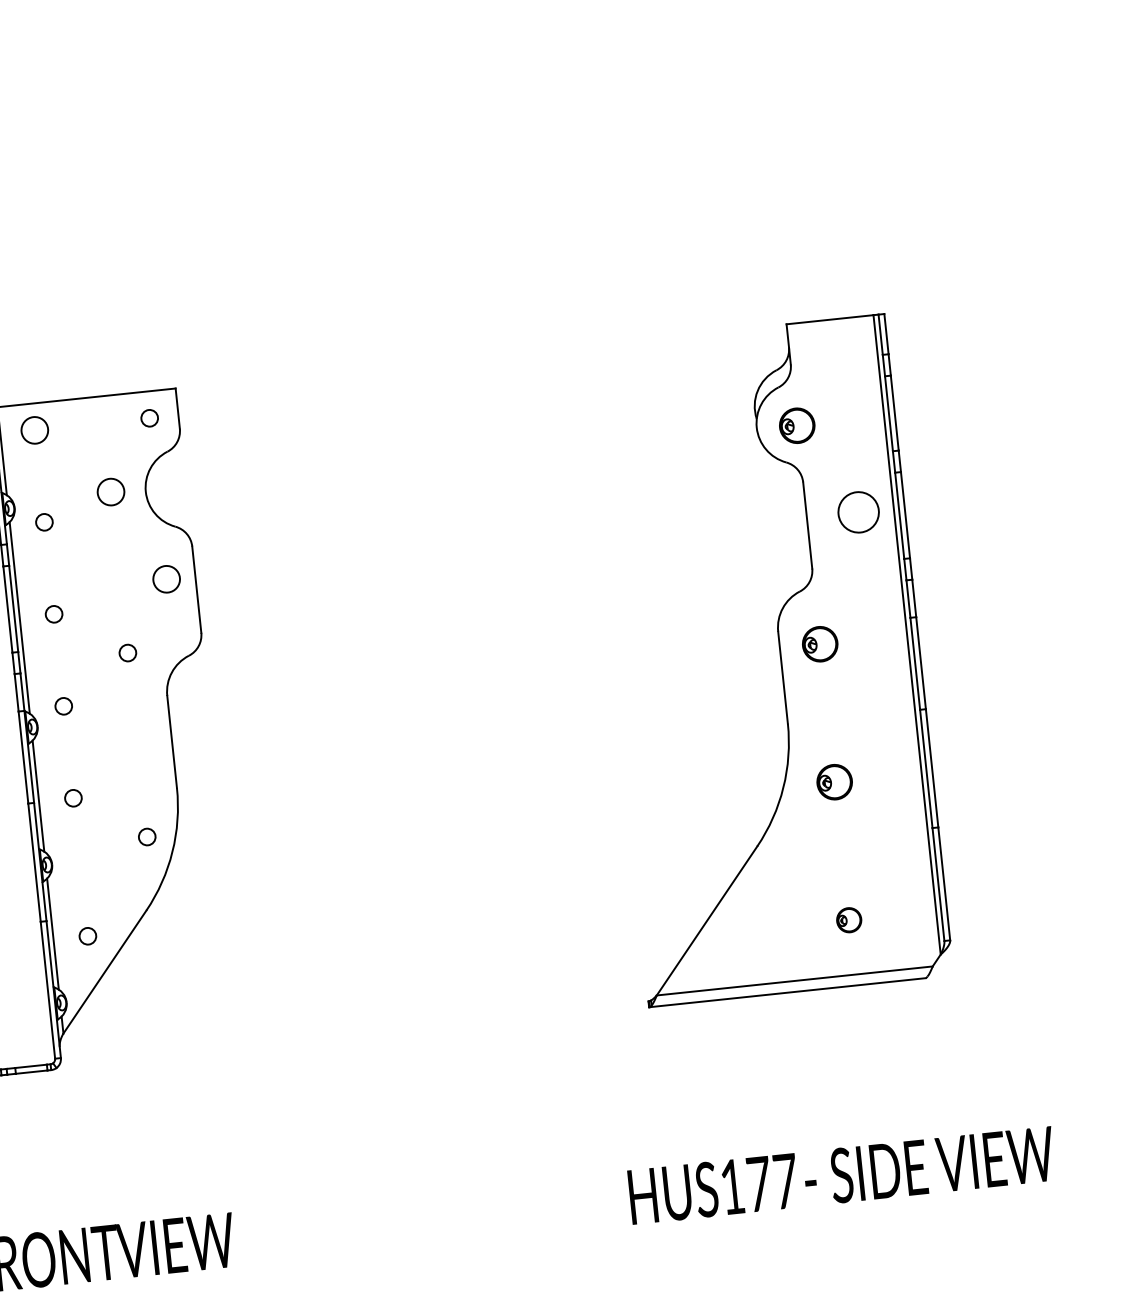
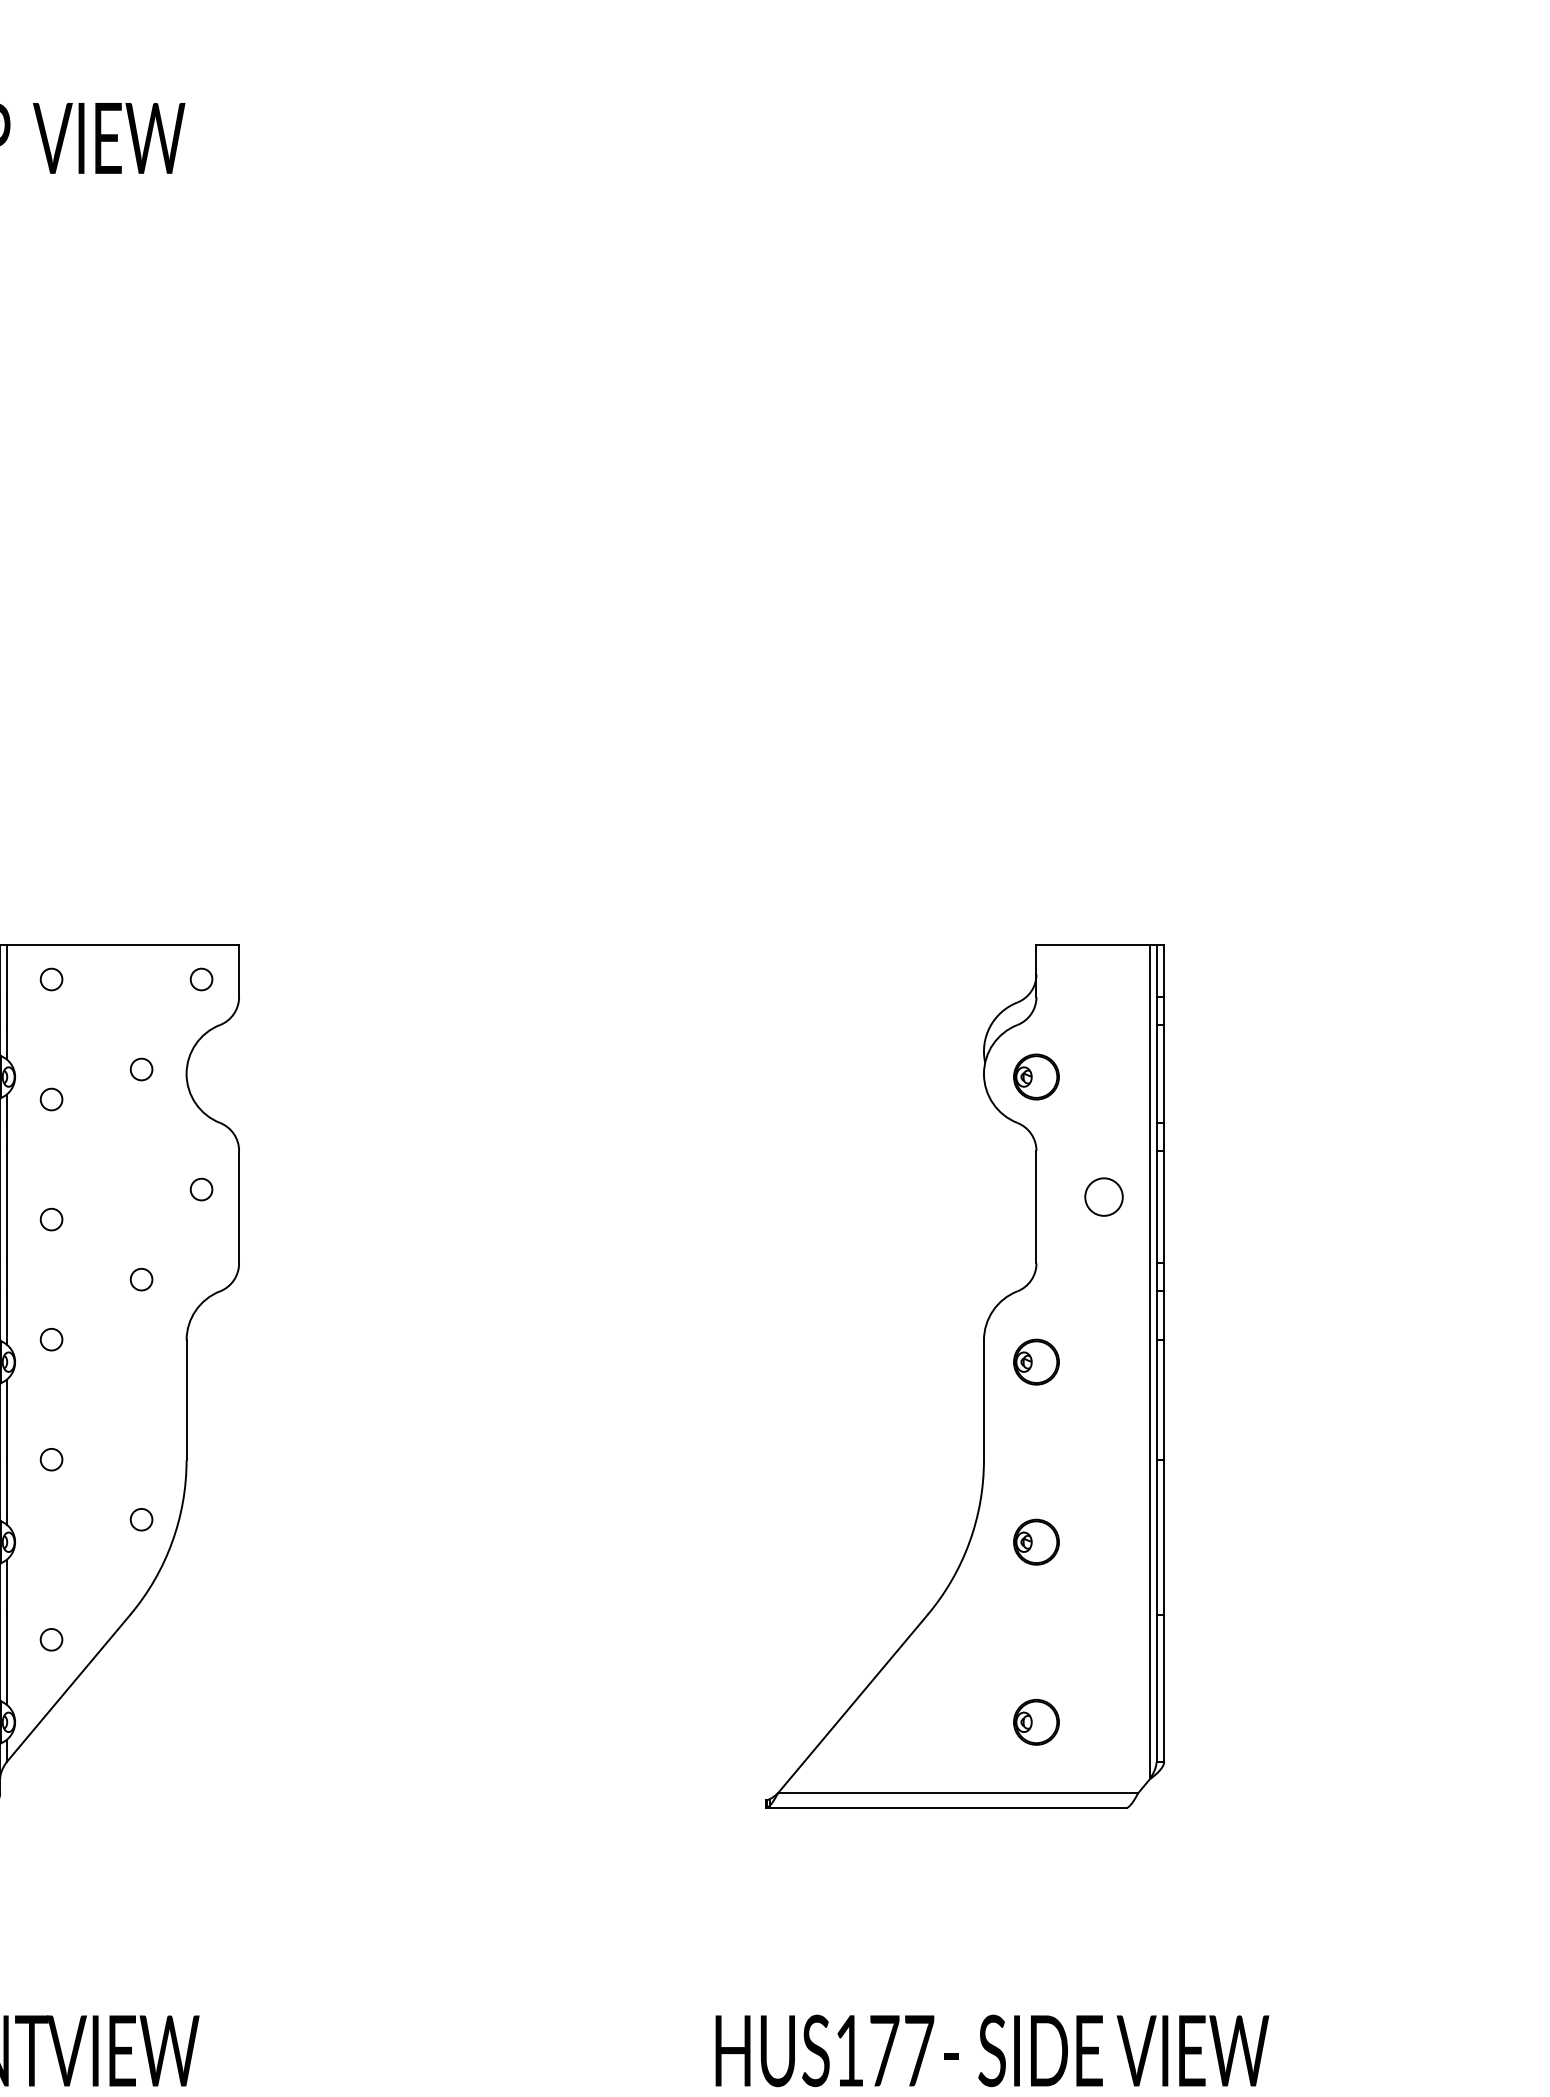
circle: (34, 430) -> (51, 979), size x0.62
circle: (110, 492) -> (141, 1069), size x0.62
circle: (858, 511) -> (1103, 1196), size x0.71
circle: (166, 579) -> (201, 1189), size x0.62
part: (849, 920) -> (1036, 1722), size x1.43

